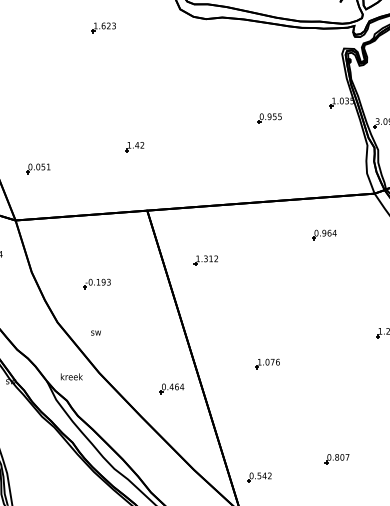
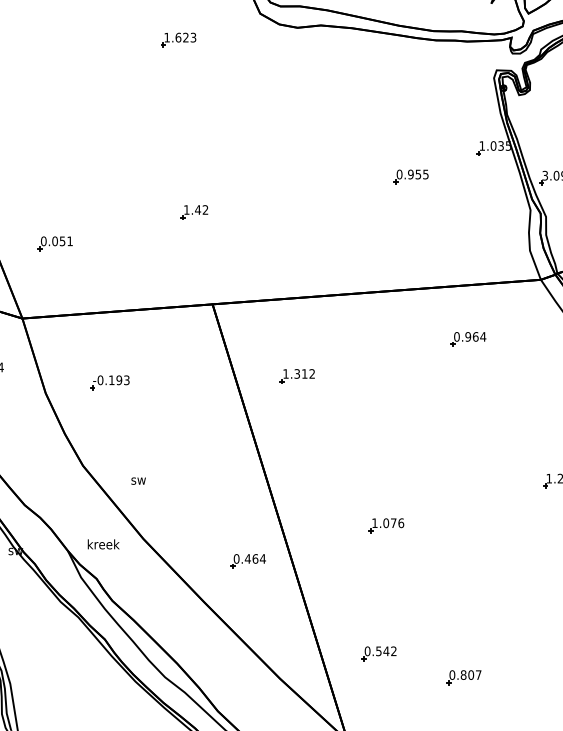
part: (103, 27) -> (178, 39), moved
part: (269, 118) -> (410, 177), moved
part: (96, 283) -> (108, 382), moved
part: (336, 459) -> (462, 678), moved
part: (259, 477) -> (378, 653), moved

